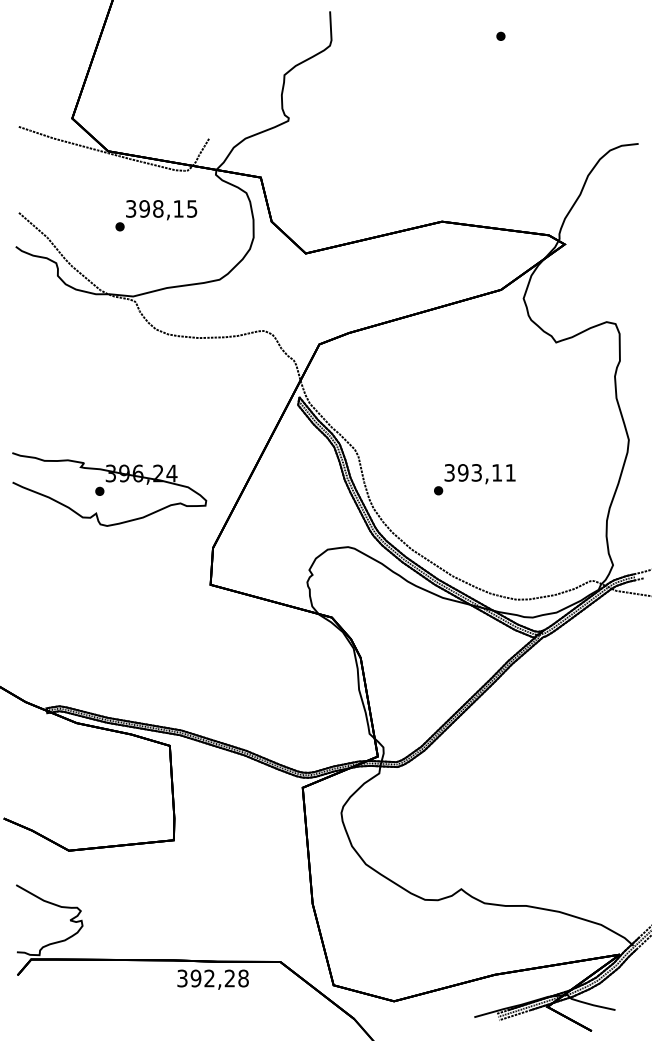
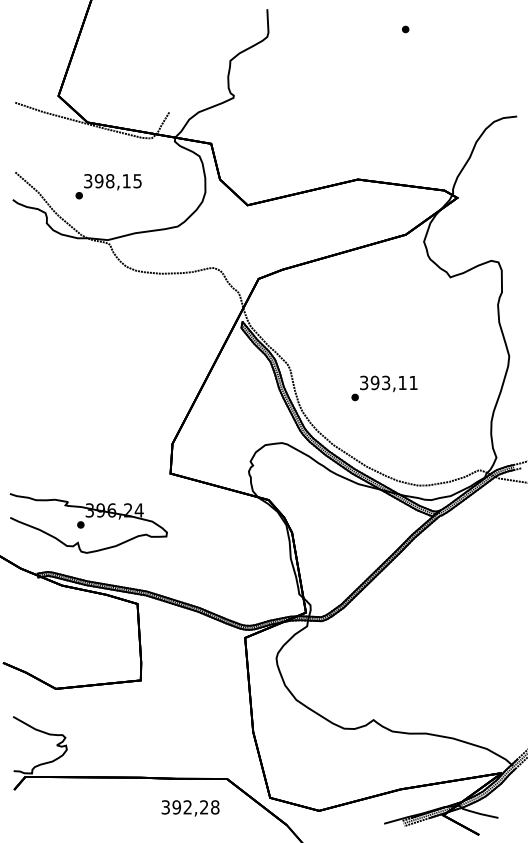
text: (156, 215) -> (108, 186), moved
part: (109, 489) -> (88, 523), moved
text: (213, 979) -> (190, 808), moved

